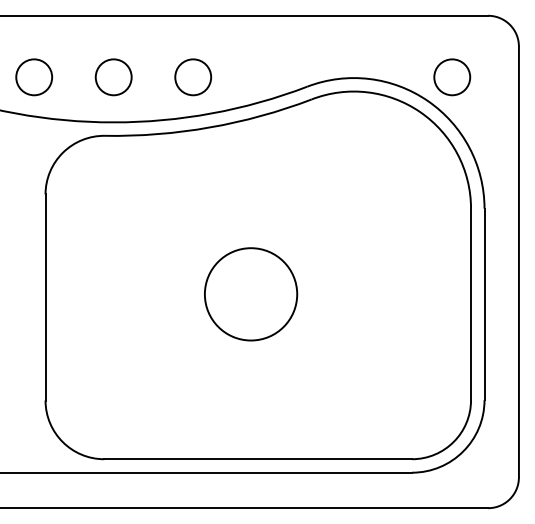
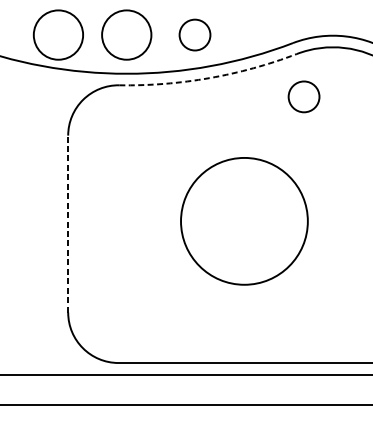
circle: (34, 77) -> (58, 35), size x1.6
circle: (113, 77) -> (126, 35), size x1.6
arc: (210, 127) -> (209, 78), solid -> dashed
circle: (320, 149) -> (304, 97), added
circle: (251, 294) -> (245, 221), size x1.6
line: (45, 296) -> (68, 223), solid -> dashed

